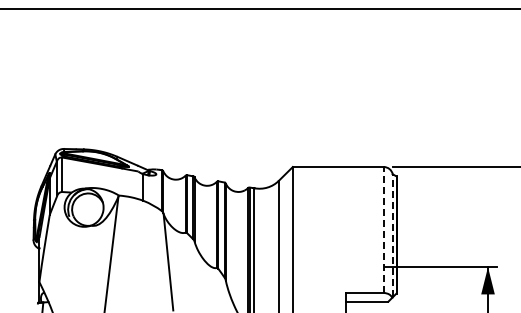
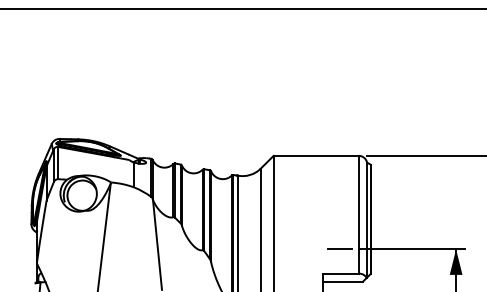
line: (383, 230) -> (358, 215), dashed -> solid
line: (392, 235) -> (366, 219), dashed -> solid
line: (363, 267) -> (339, 249), added

